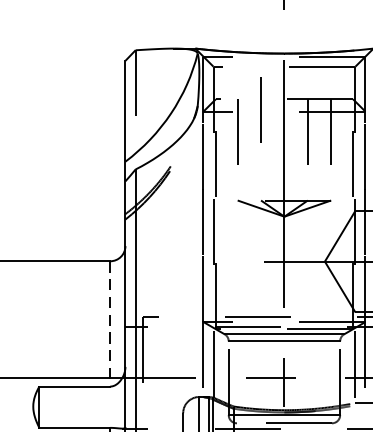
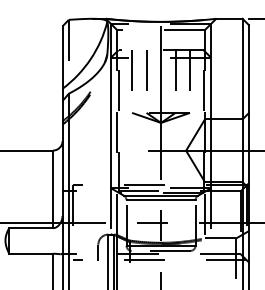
line: (260, 109) -> (146, 70), moved
line: (110, 324) -> (53, 189), dashed -> solid

